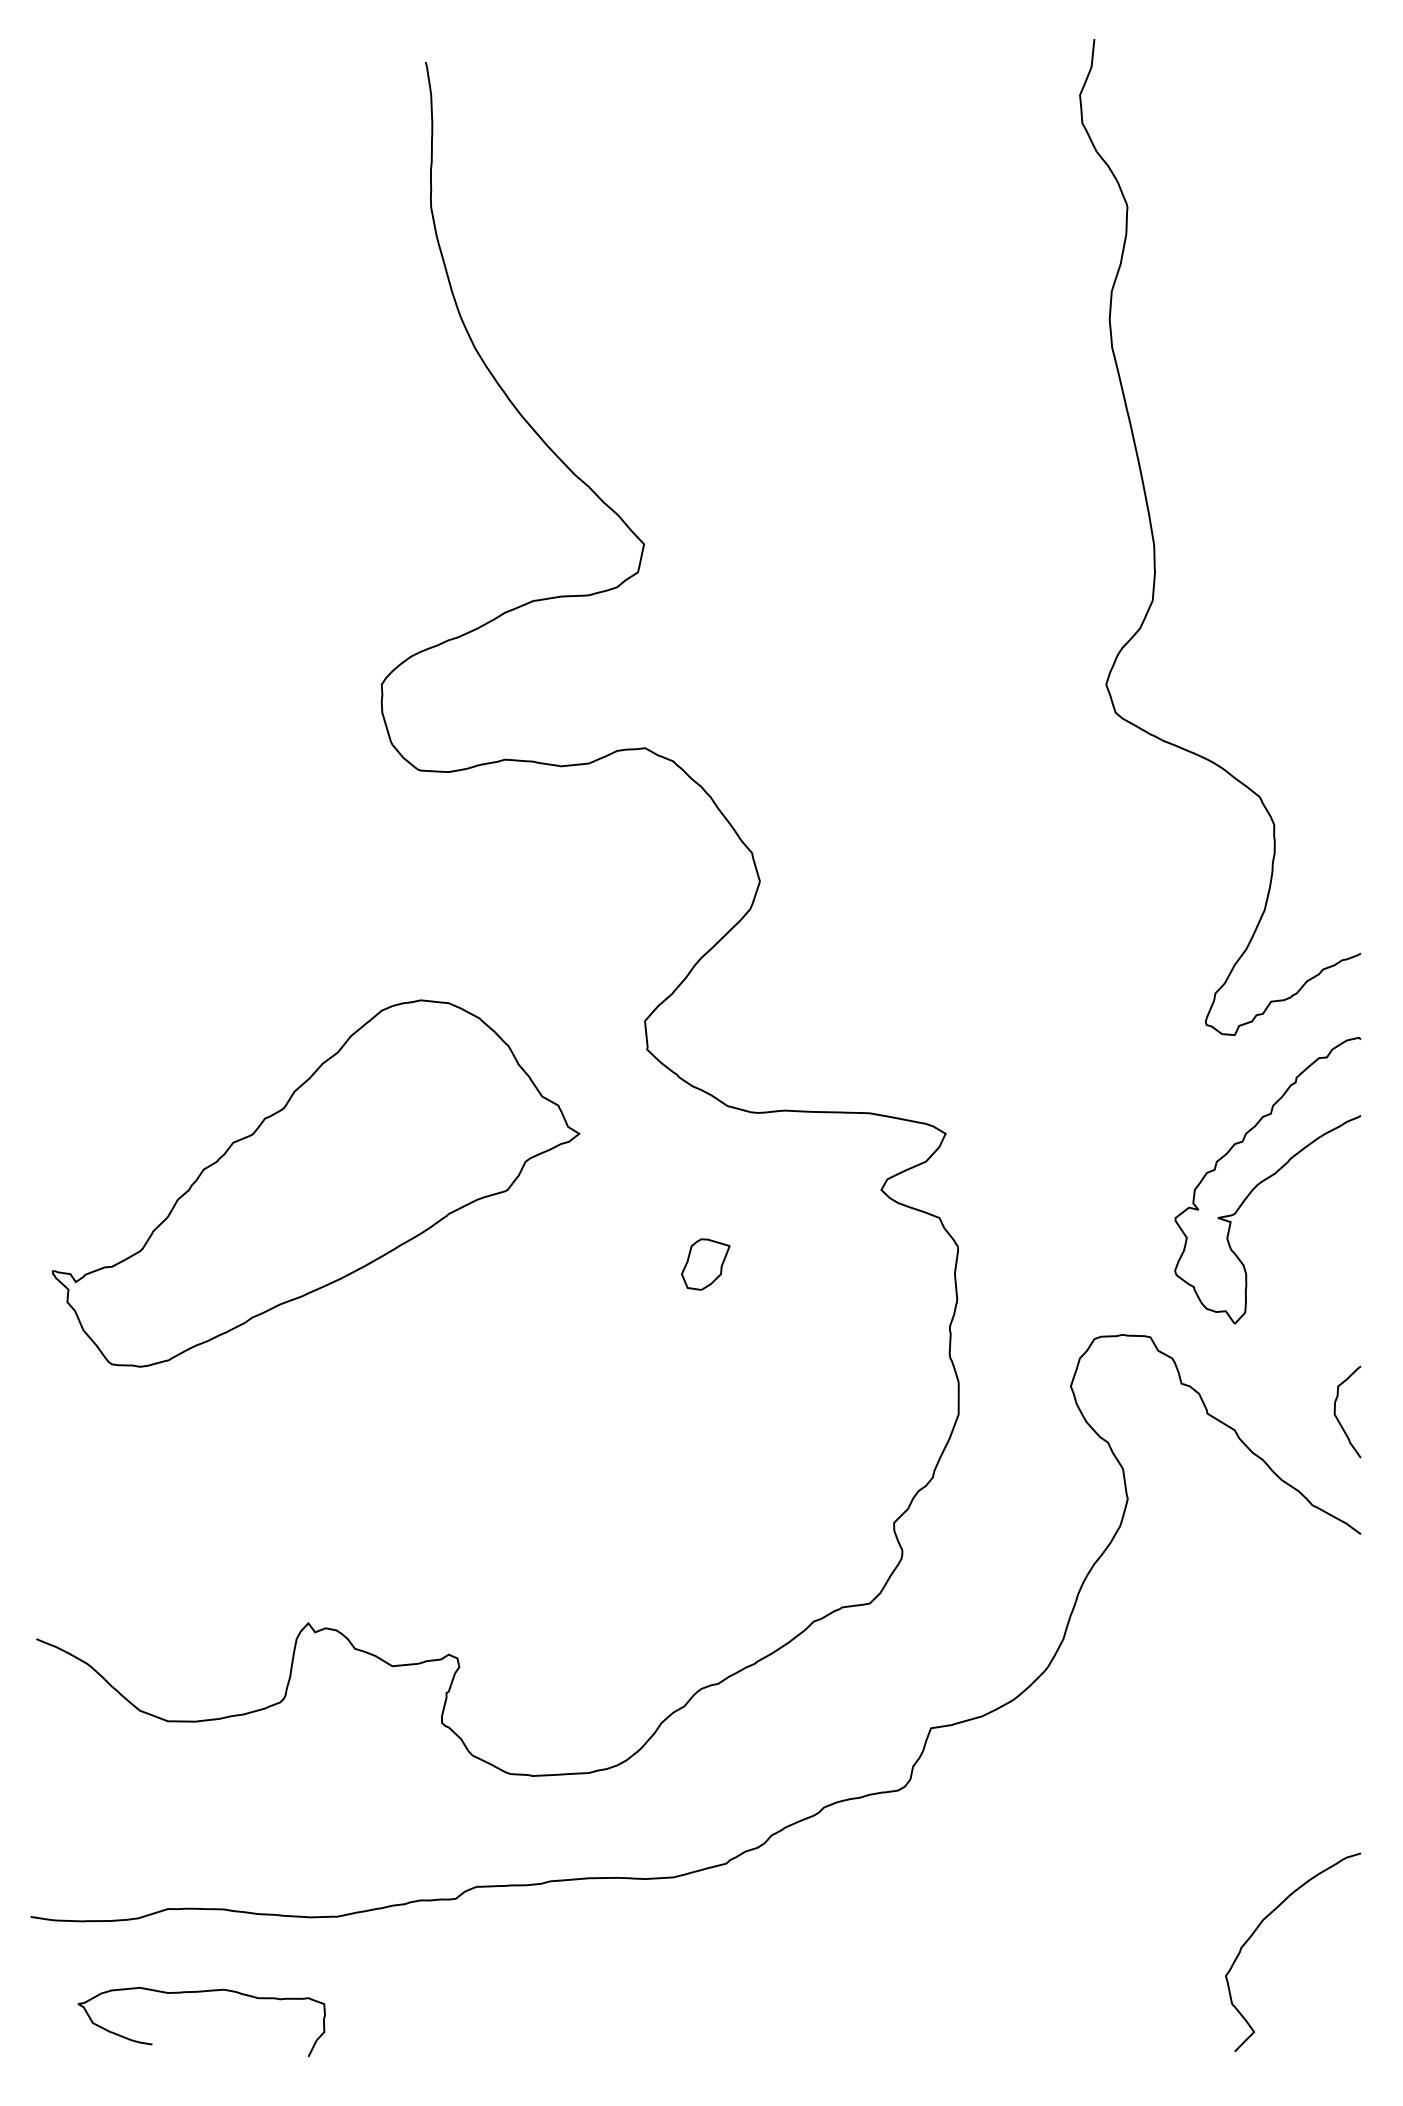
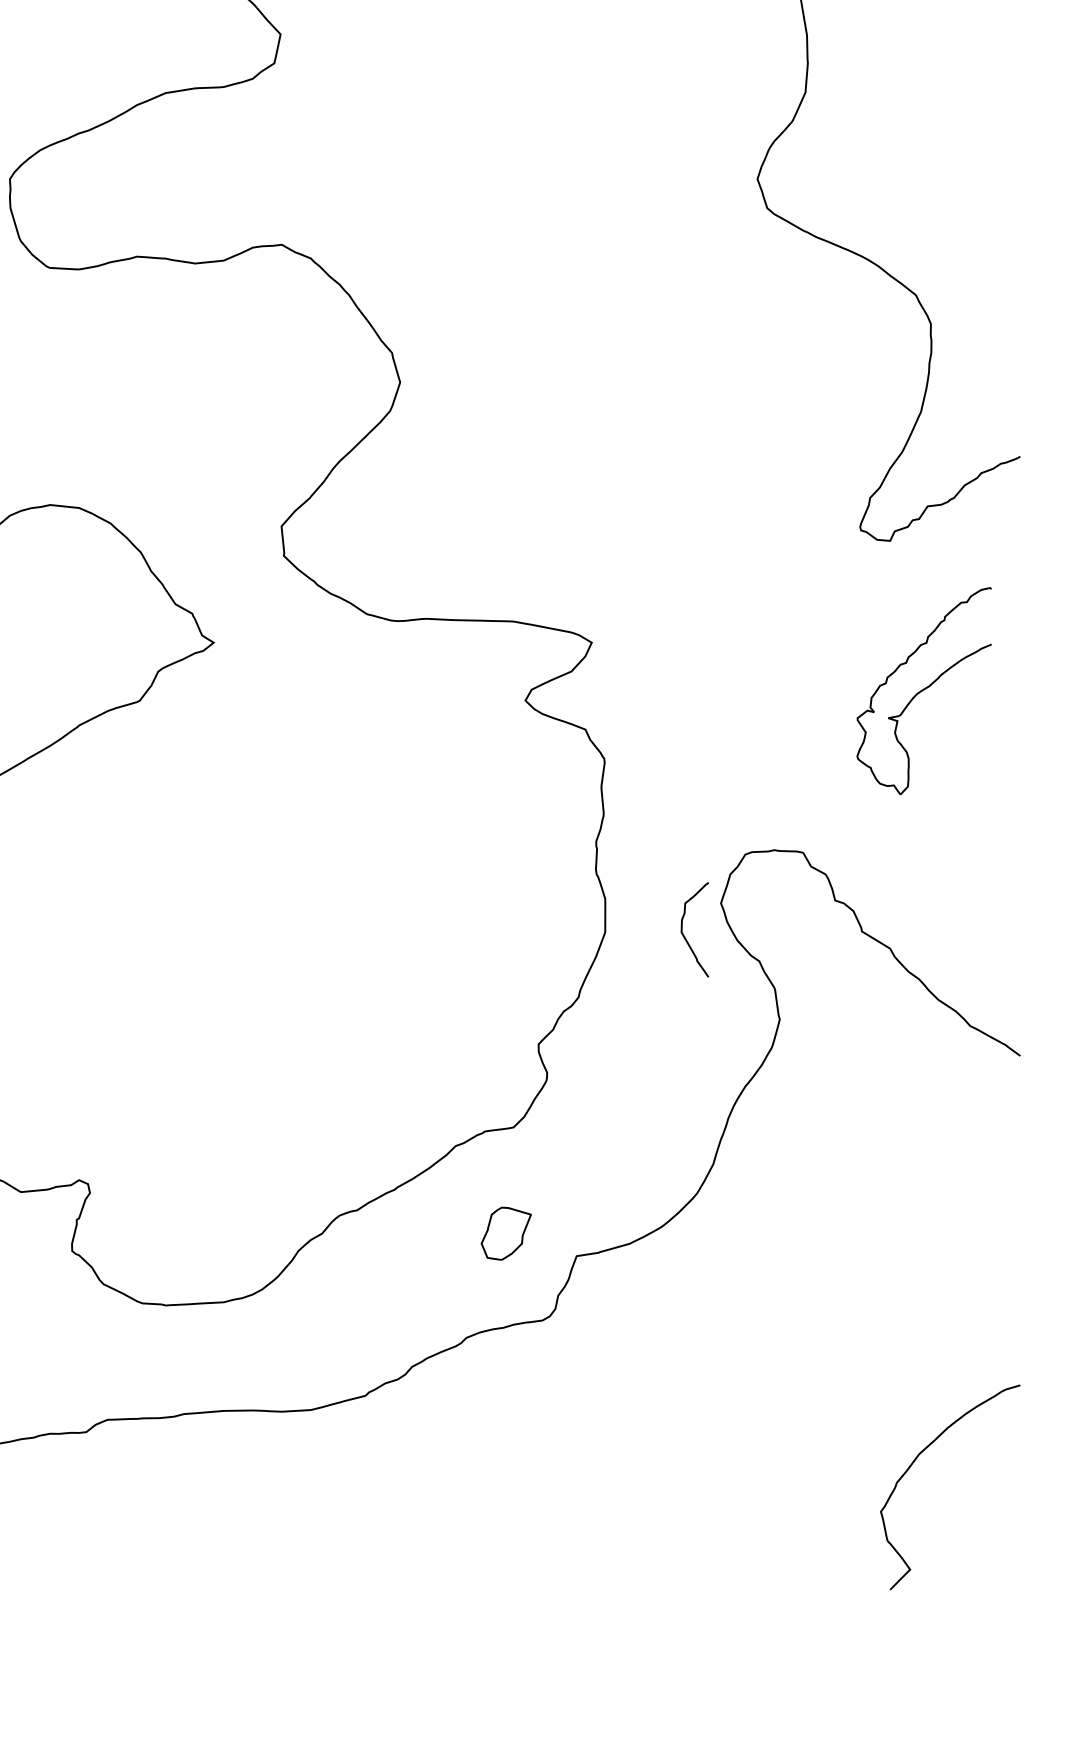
part: (1267, 1180) -> (923, 690), size x0.7
part: (705, 1264) -> (506, 1233), moved
curve: (1337, 1417) -> (684, 935), moved

